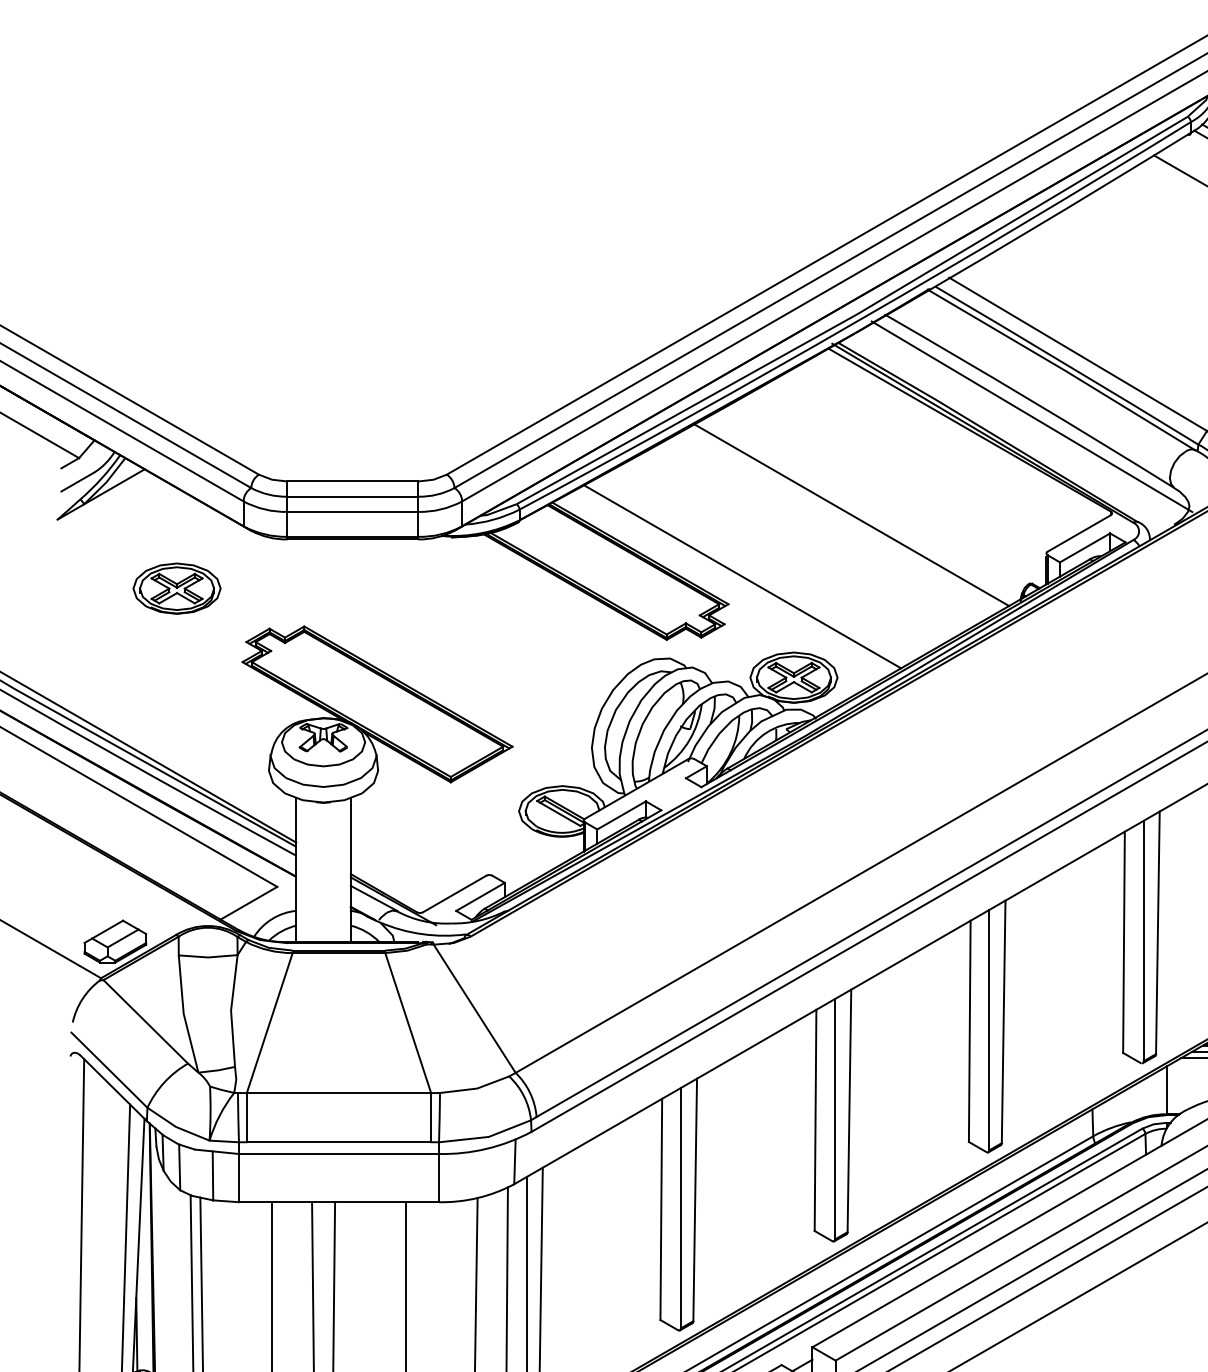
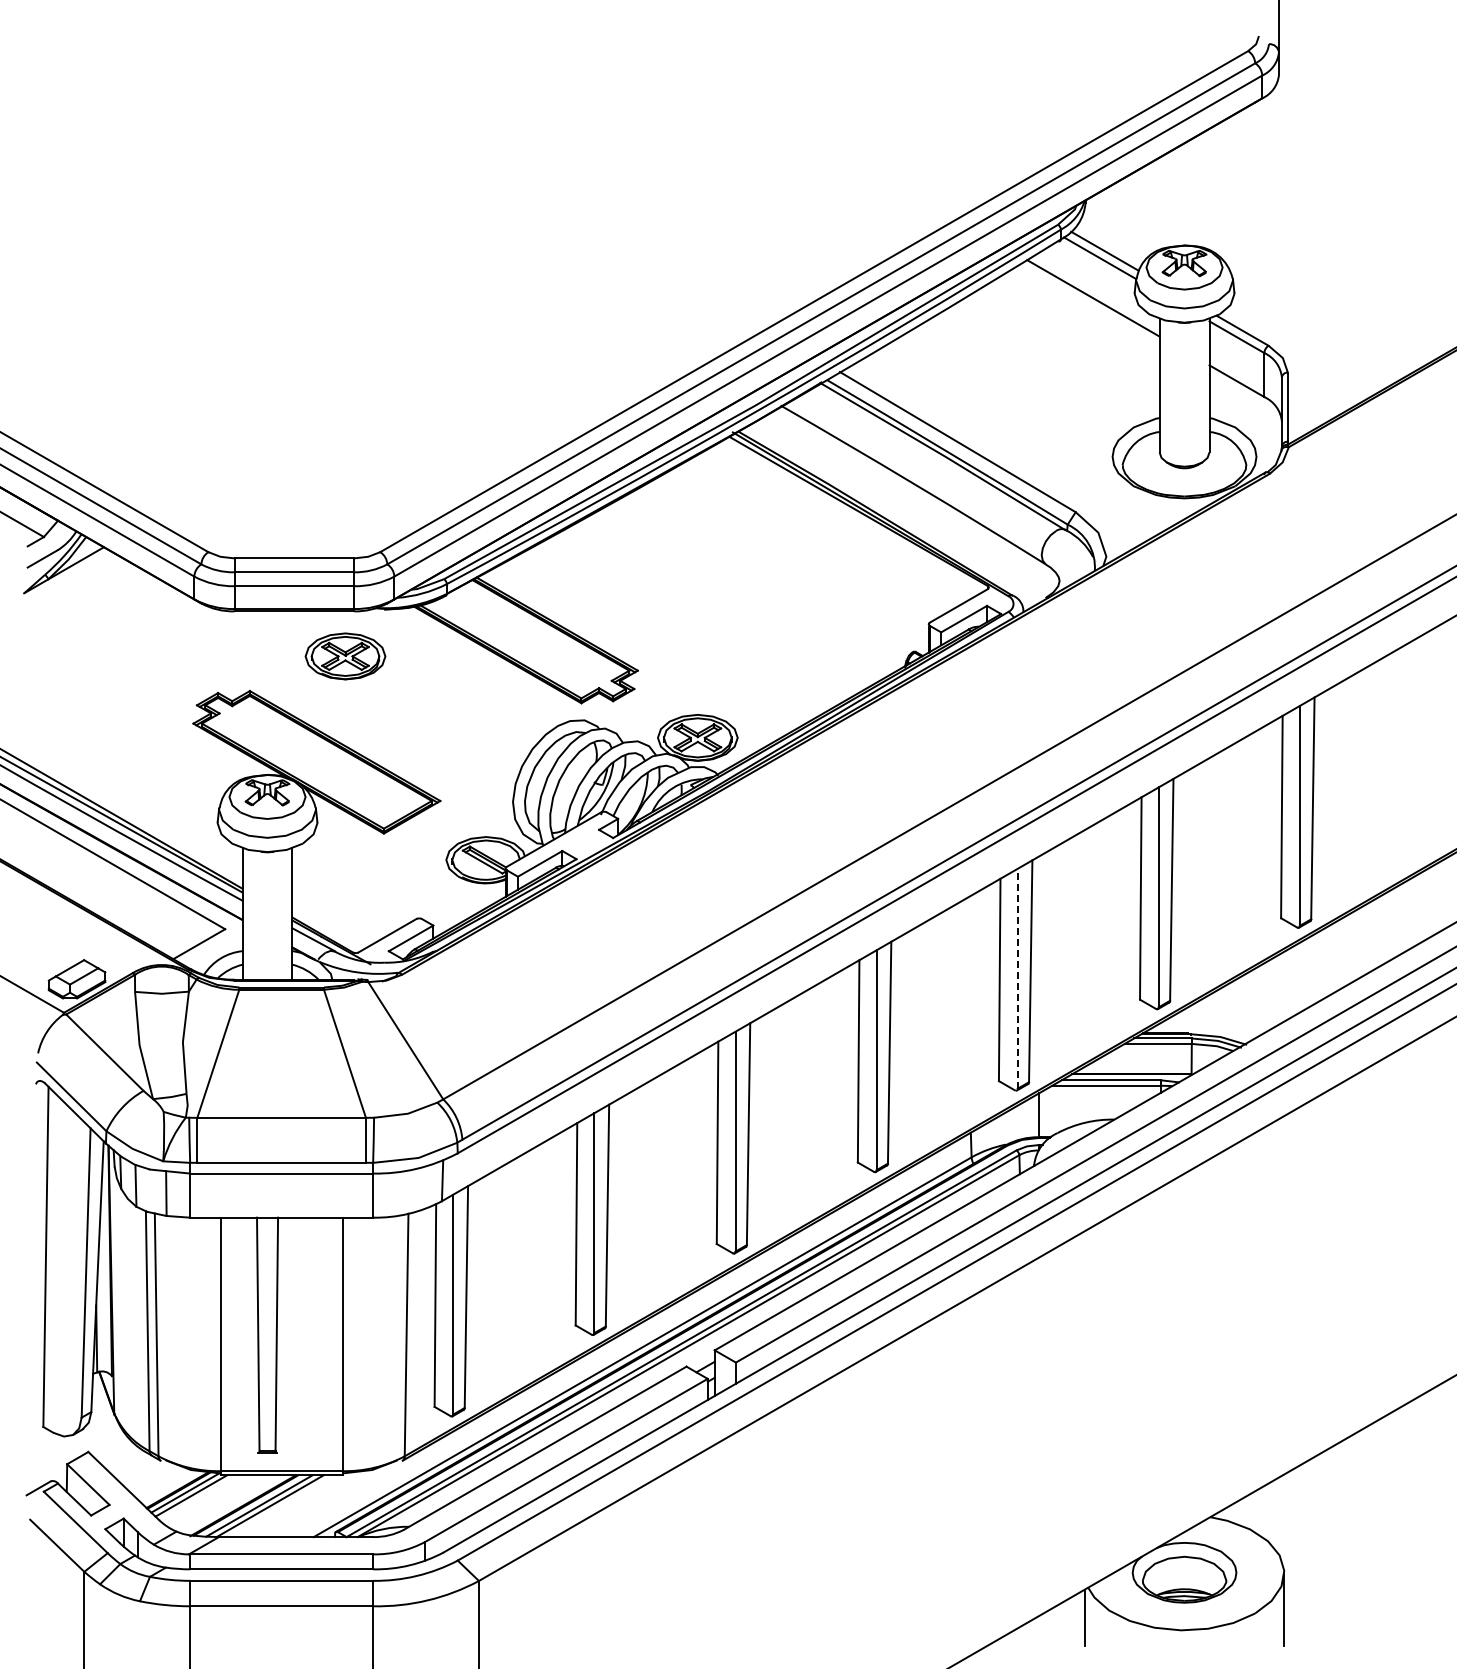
line: (1031, 417) -> (915, 499), removed
line: (851, 515) -> (750, 589), removed
line: (742, 576) -> (650, 645), removed
part: (177, 588) -> (345, 656), moved
line: (1143, 940) -> (1017, 978), solid -> dashed

